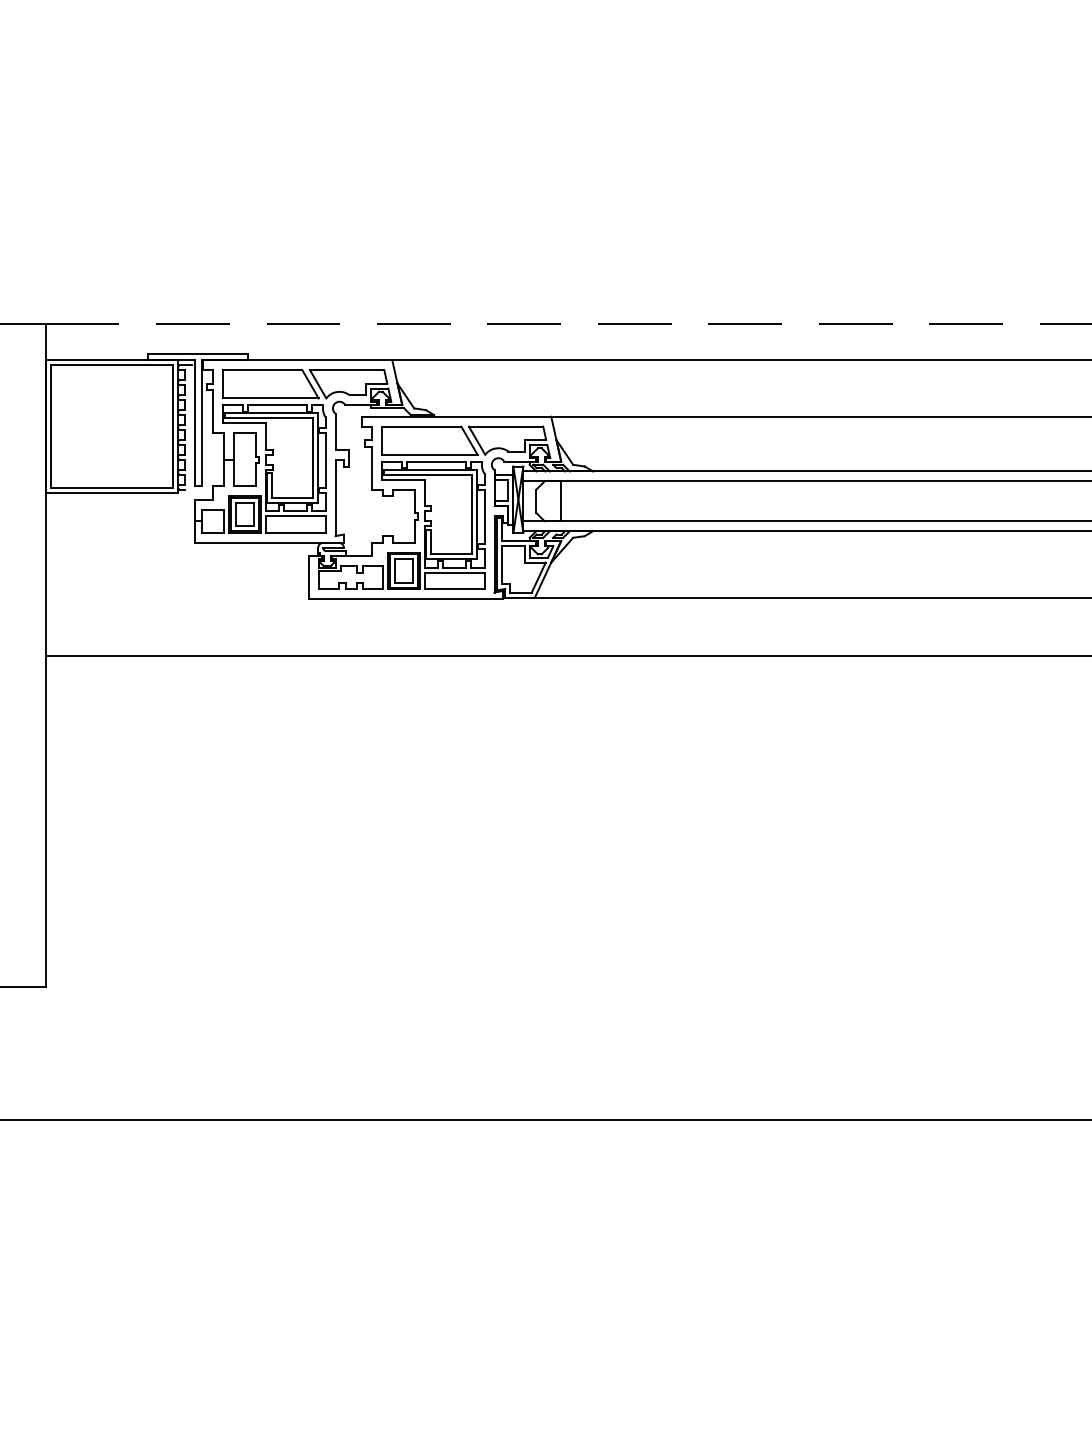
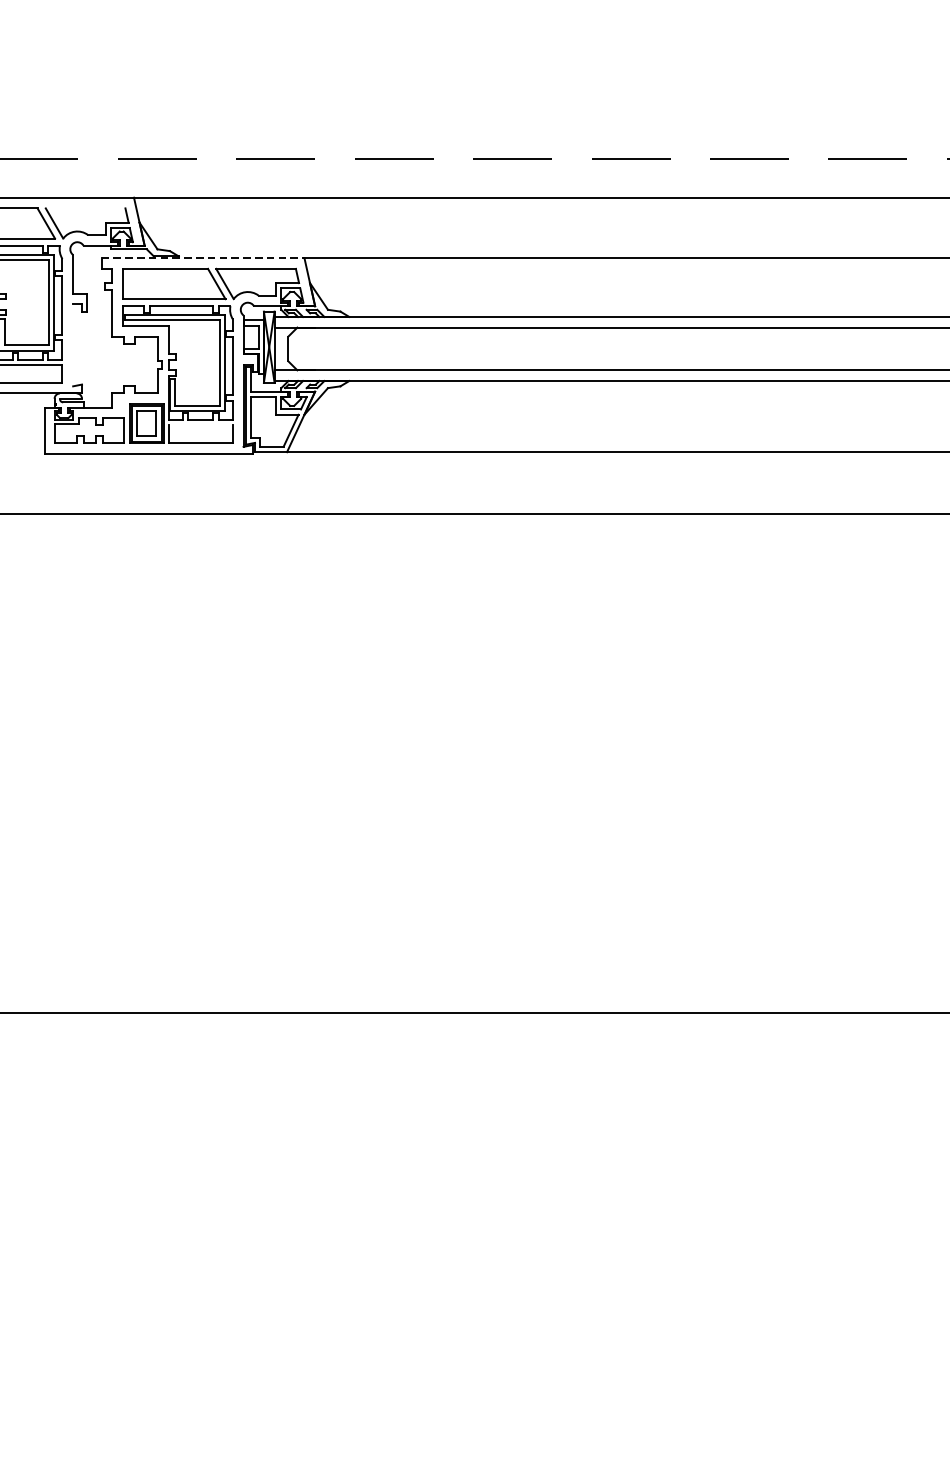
line: (347, 370) -> (85, 208), removed
line: (456, 416) -> (202, 257), solid -> dashed
line: (335, 497) -> (73, 344), removed
line: (561, 501) -> (315, 349), removed
line: (454, 572) -> (200, 425), removed

